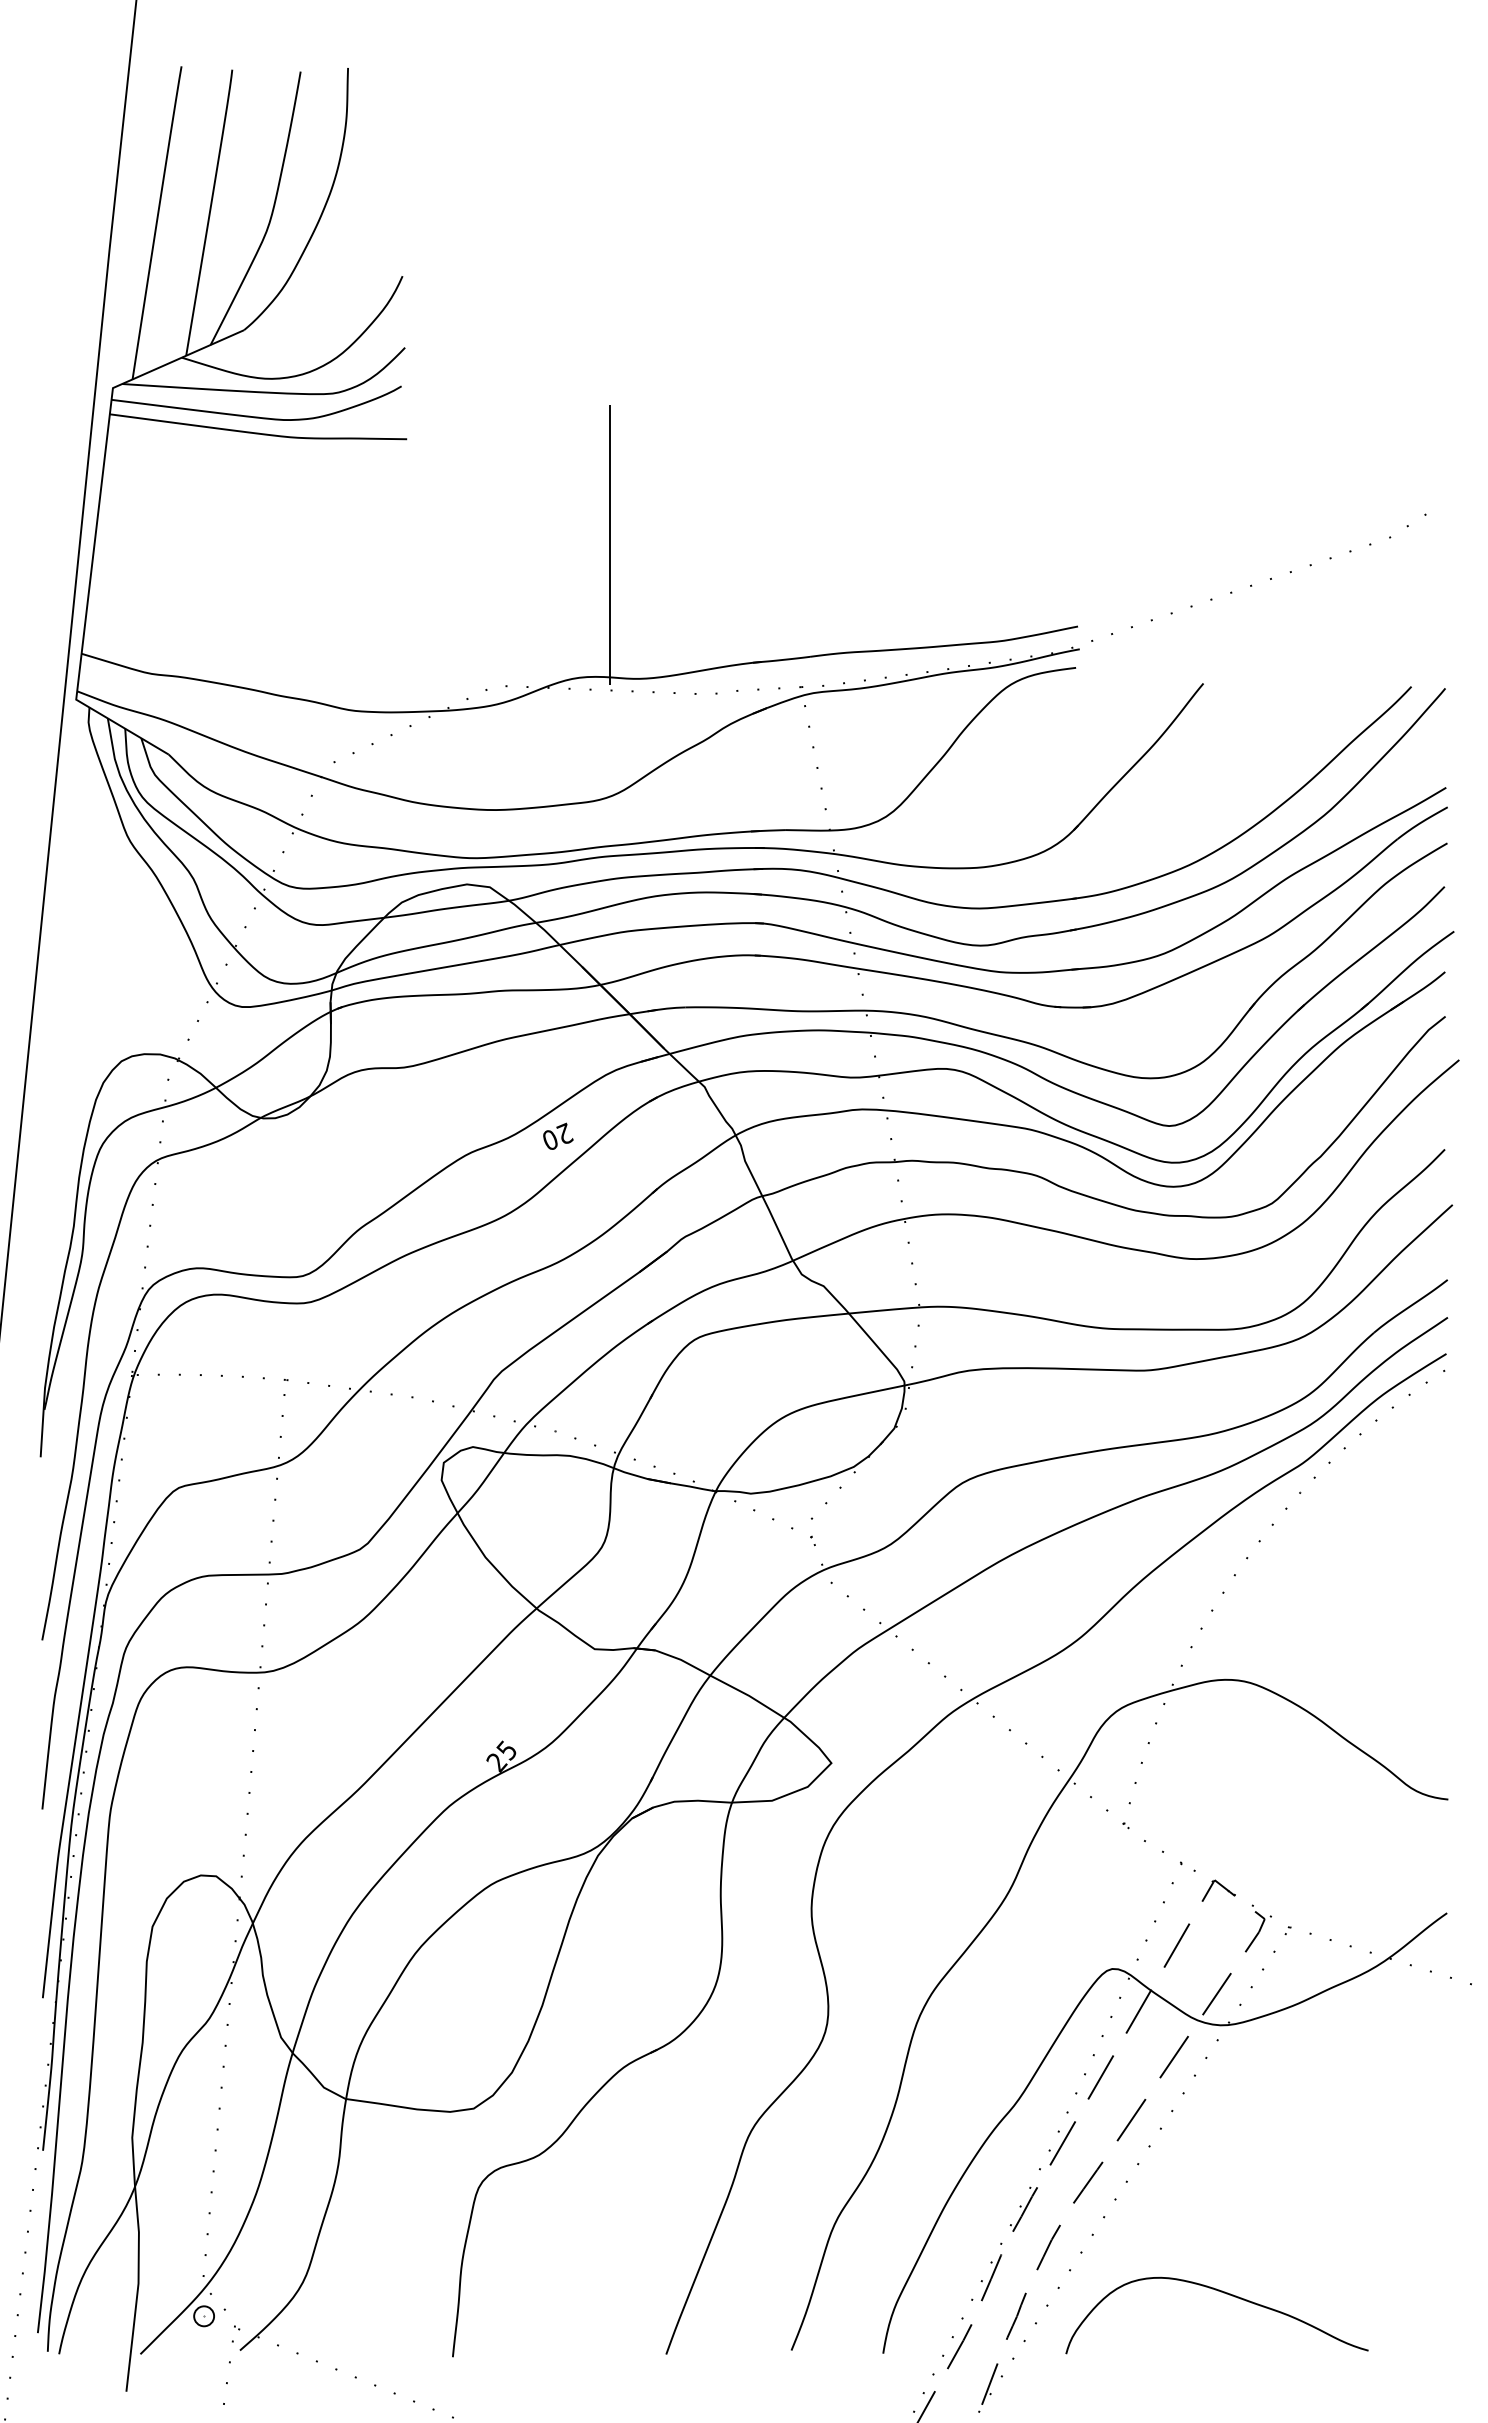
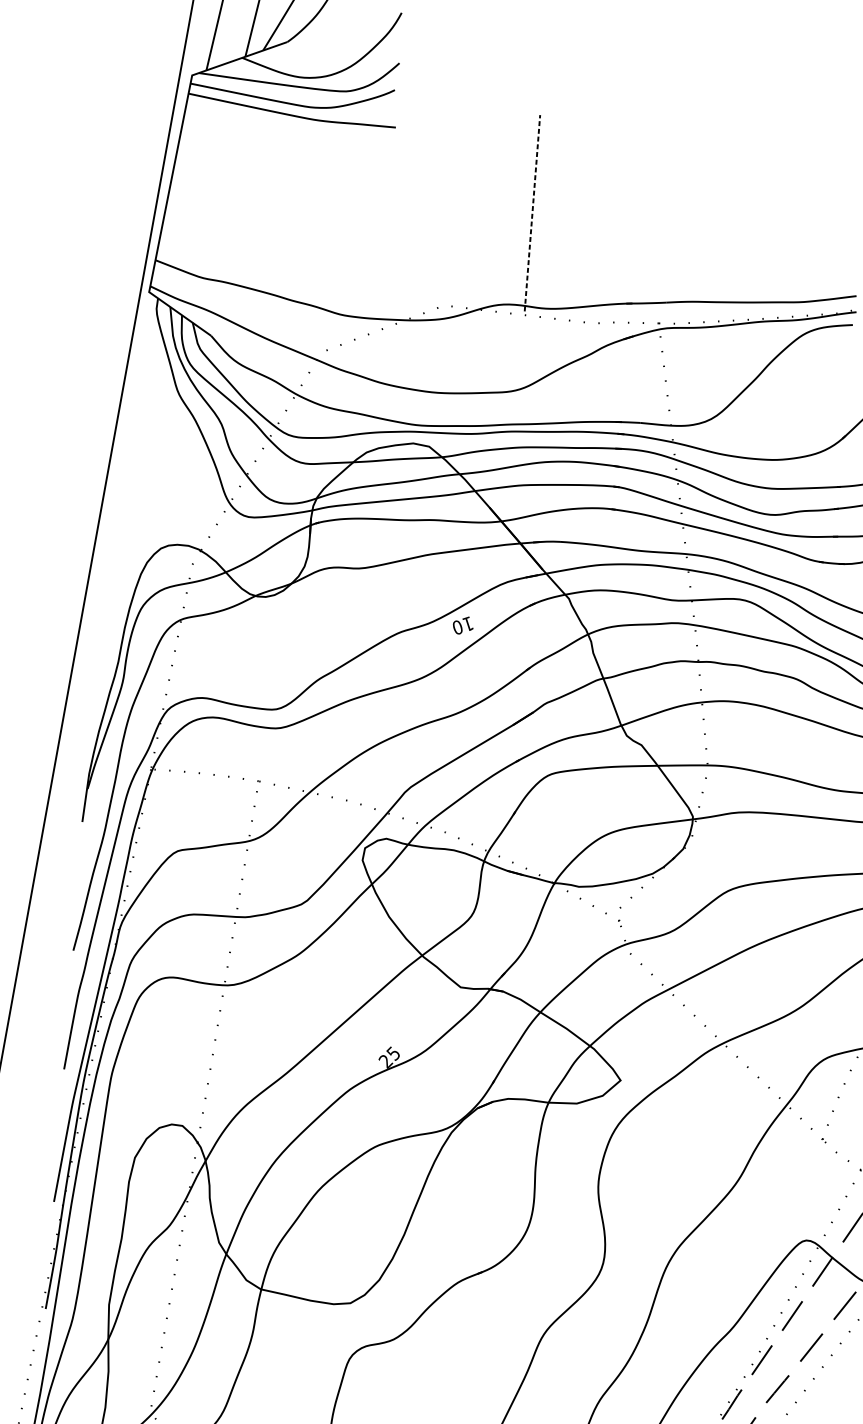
line: (610, 545) -> (532, 213), solid -> dashed
text: (564, 1132) -> (468, 622), 20 -> 10

